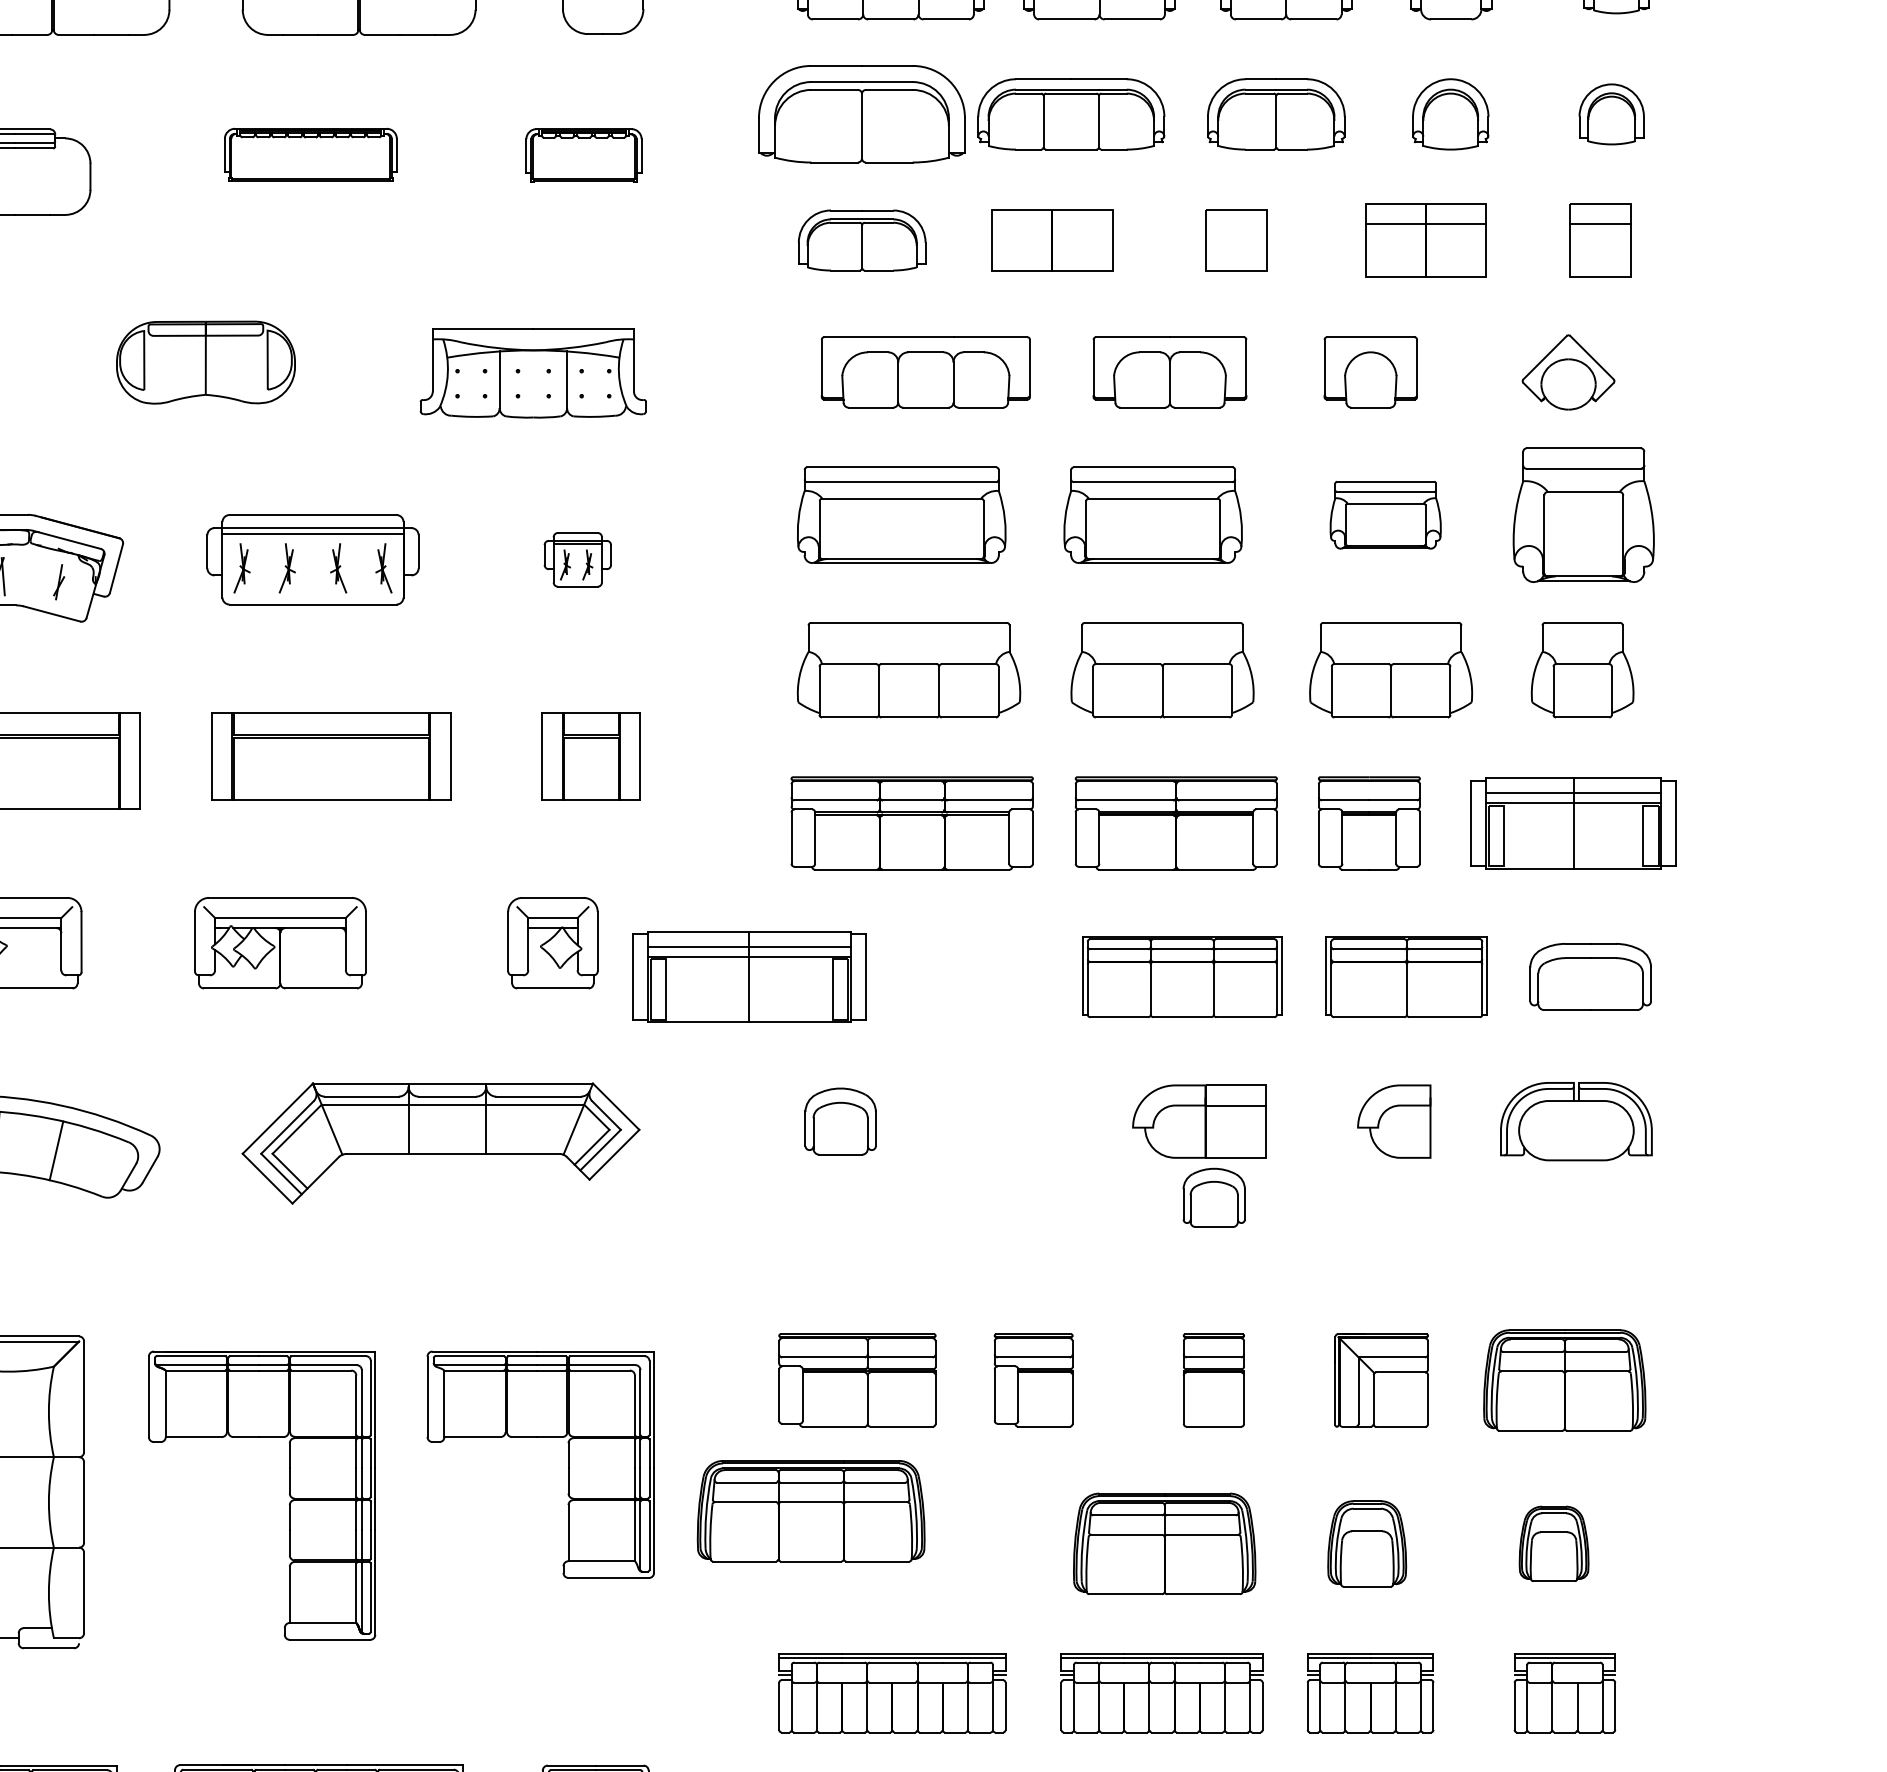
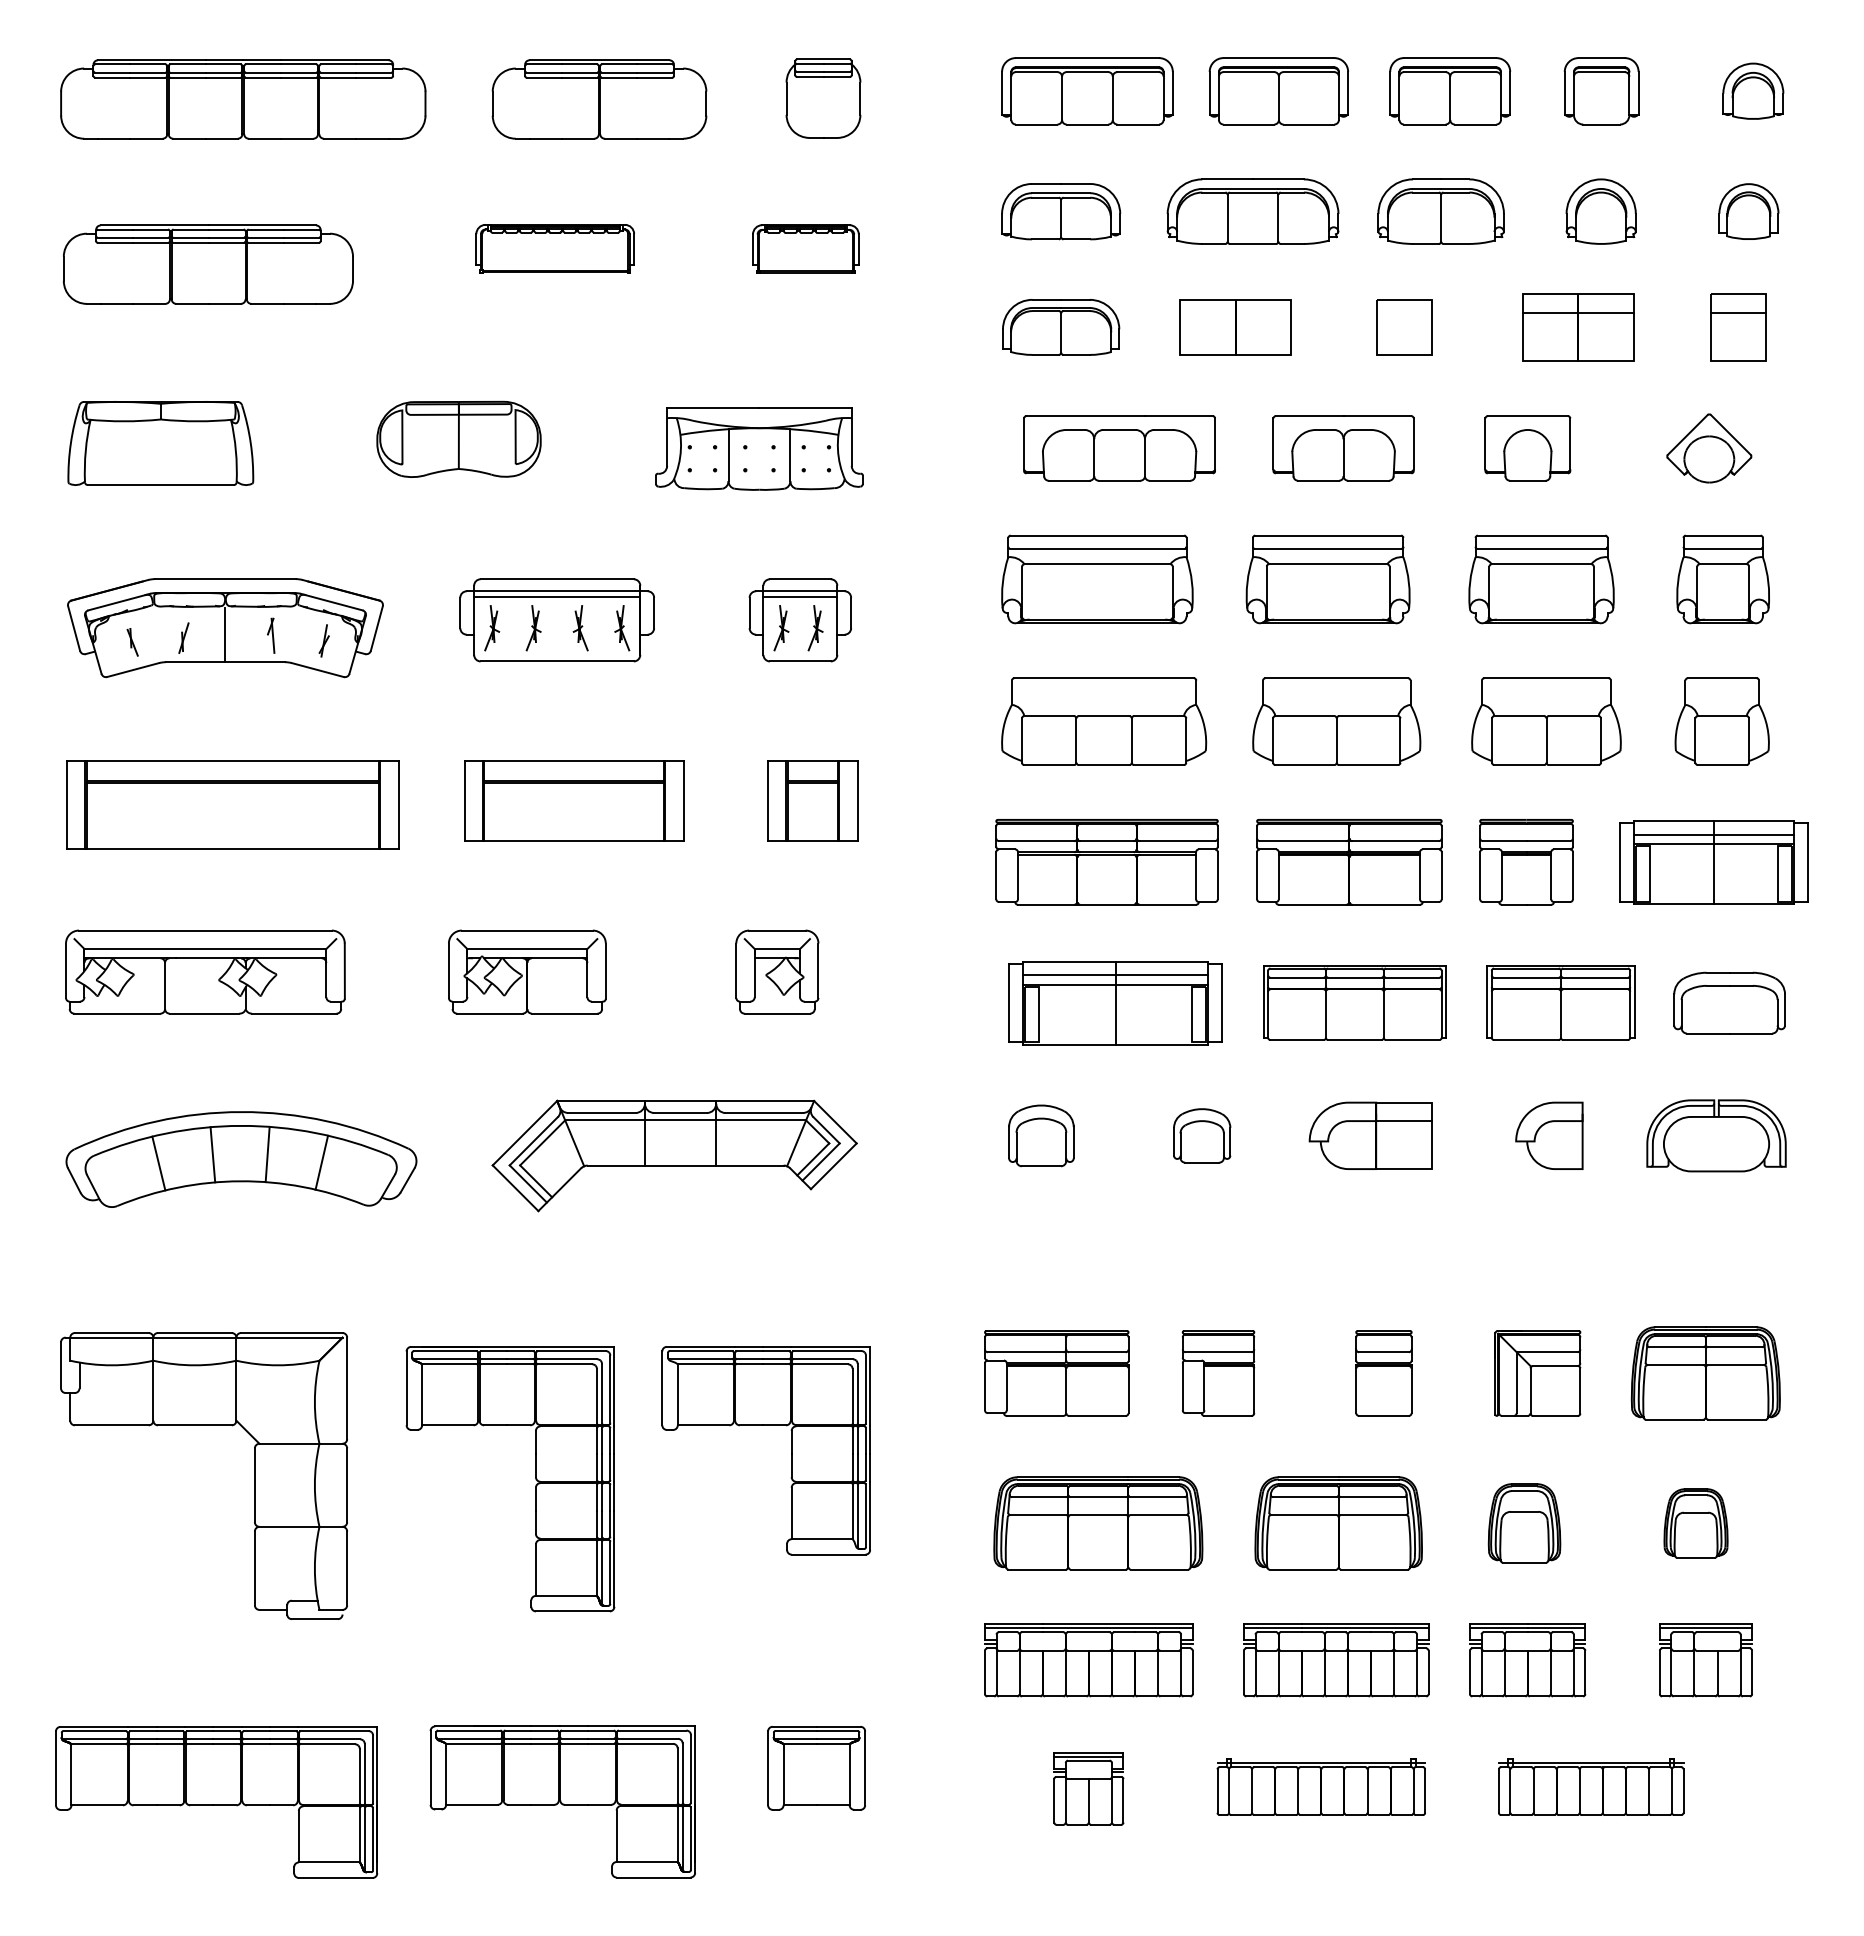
part: (862, 114) -> (1061, 211), size x0.62
part: (1385, 515) -> (1541, 579), size x1.43
part: (1582, 515) -> (1722, 579), size x0.71
part: (577, 559) -> (799, 620), size x1.67
part: (749, 977) -> (1115, 1003), moved
part: (1214, 1197) -> (1202, 1135), moved
part: (811, 1511) -> (1098, 1523), moved

